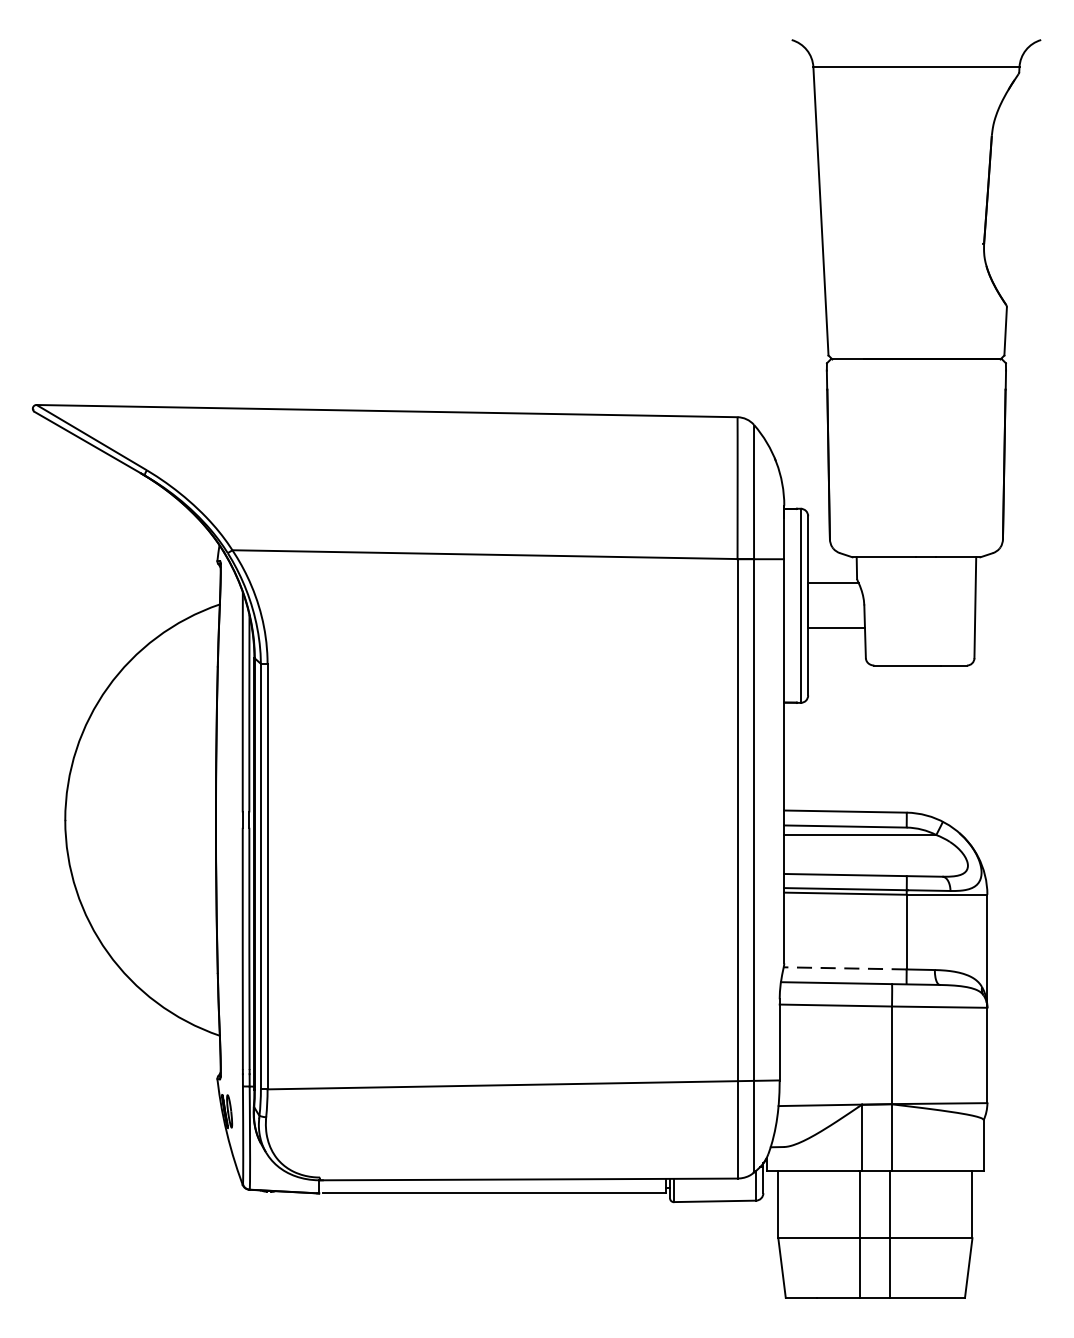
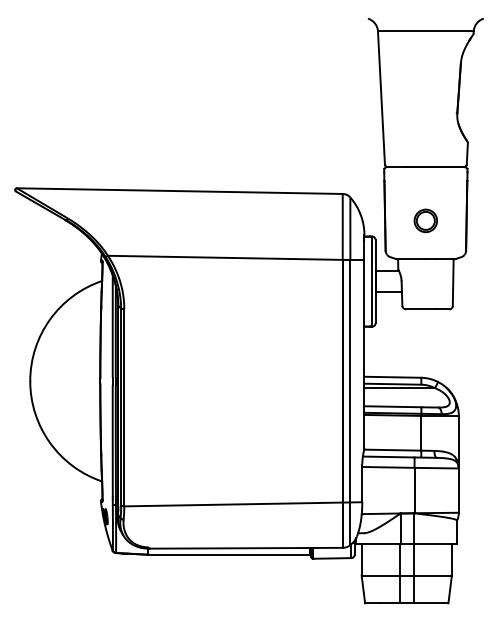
part: (915, 474) -> (425, 220), added
line: (844, 969) -> (392, 450), dashed -> solid

